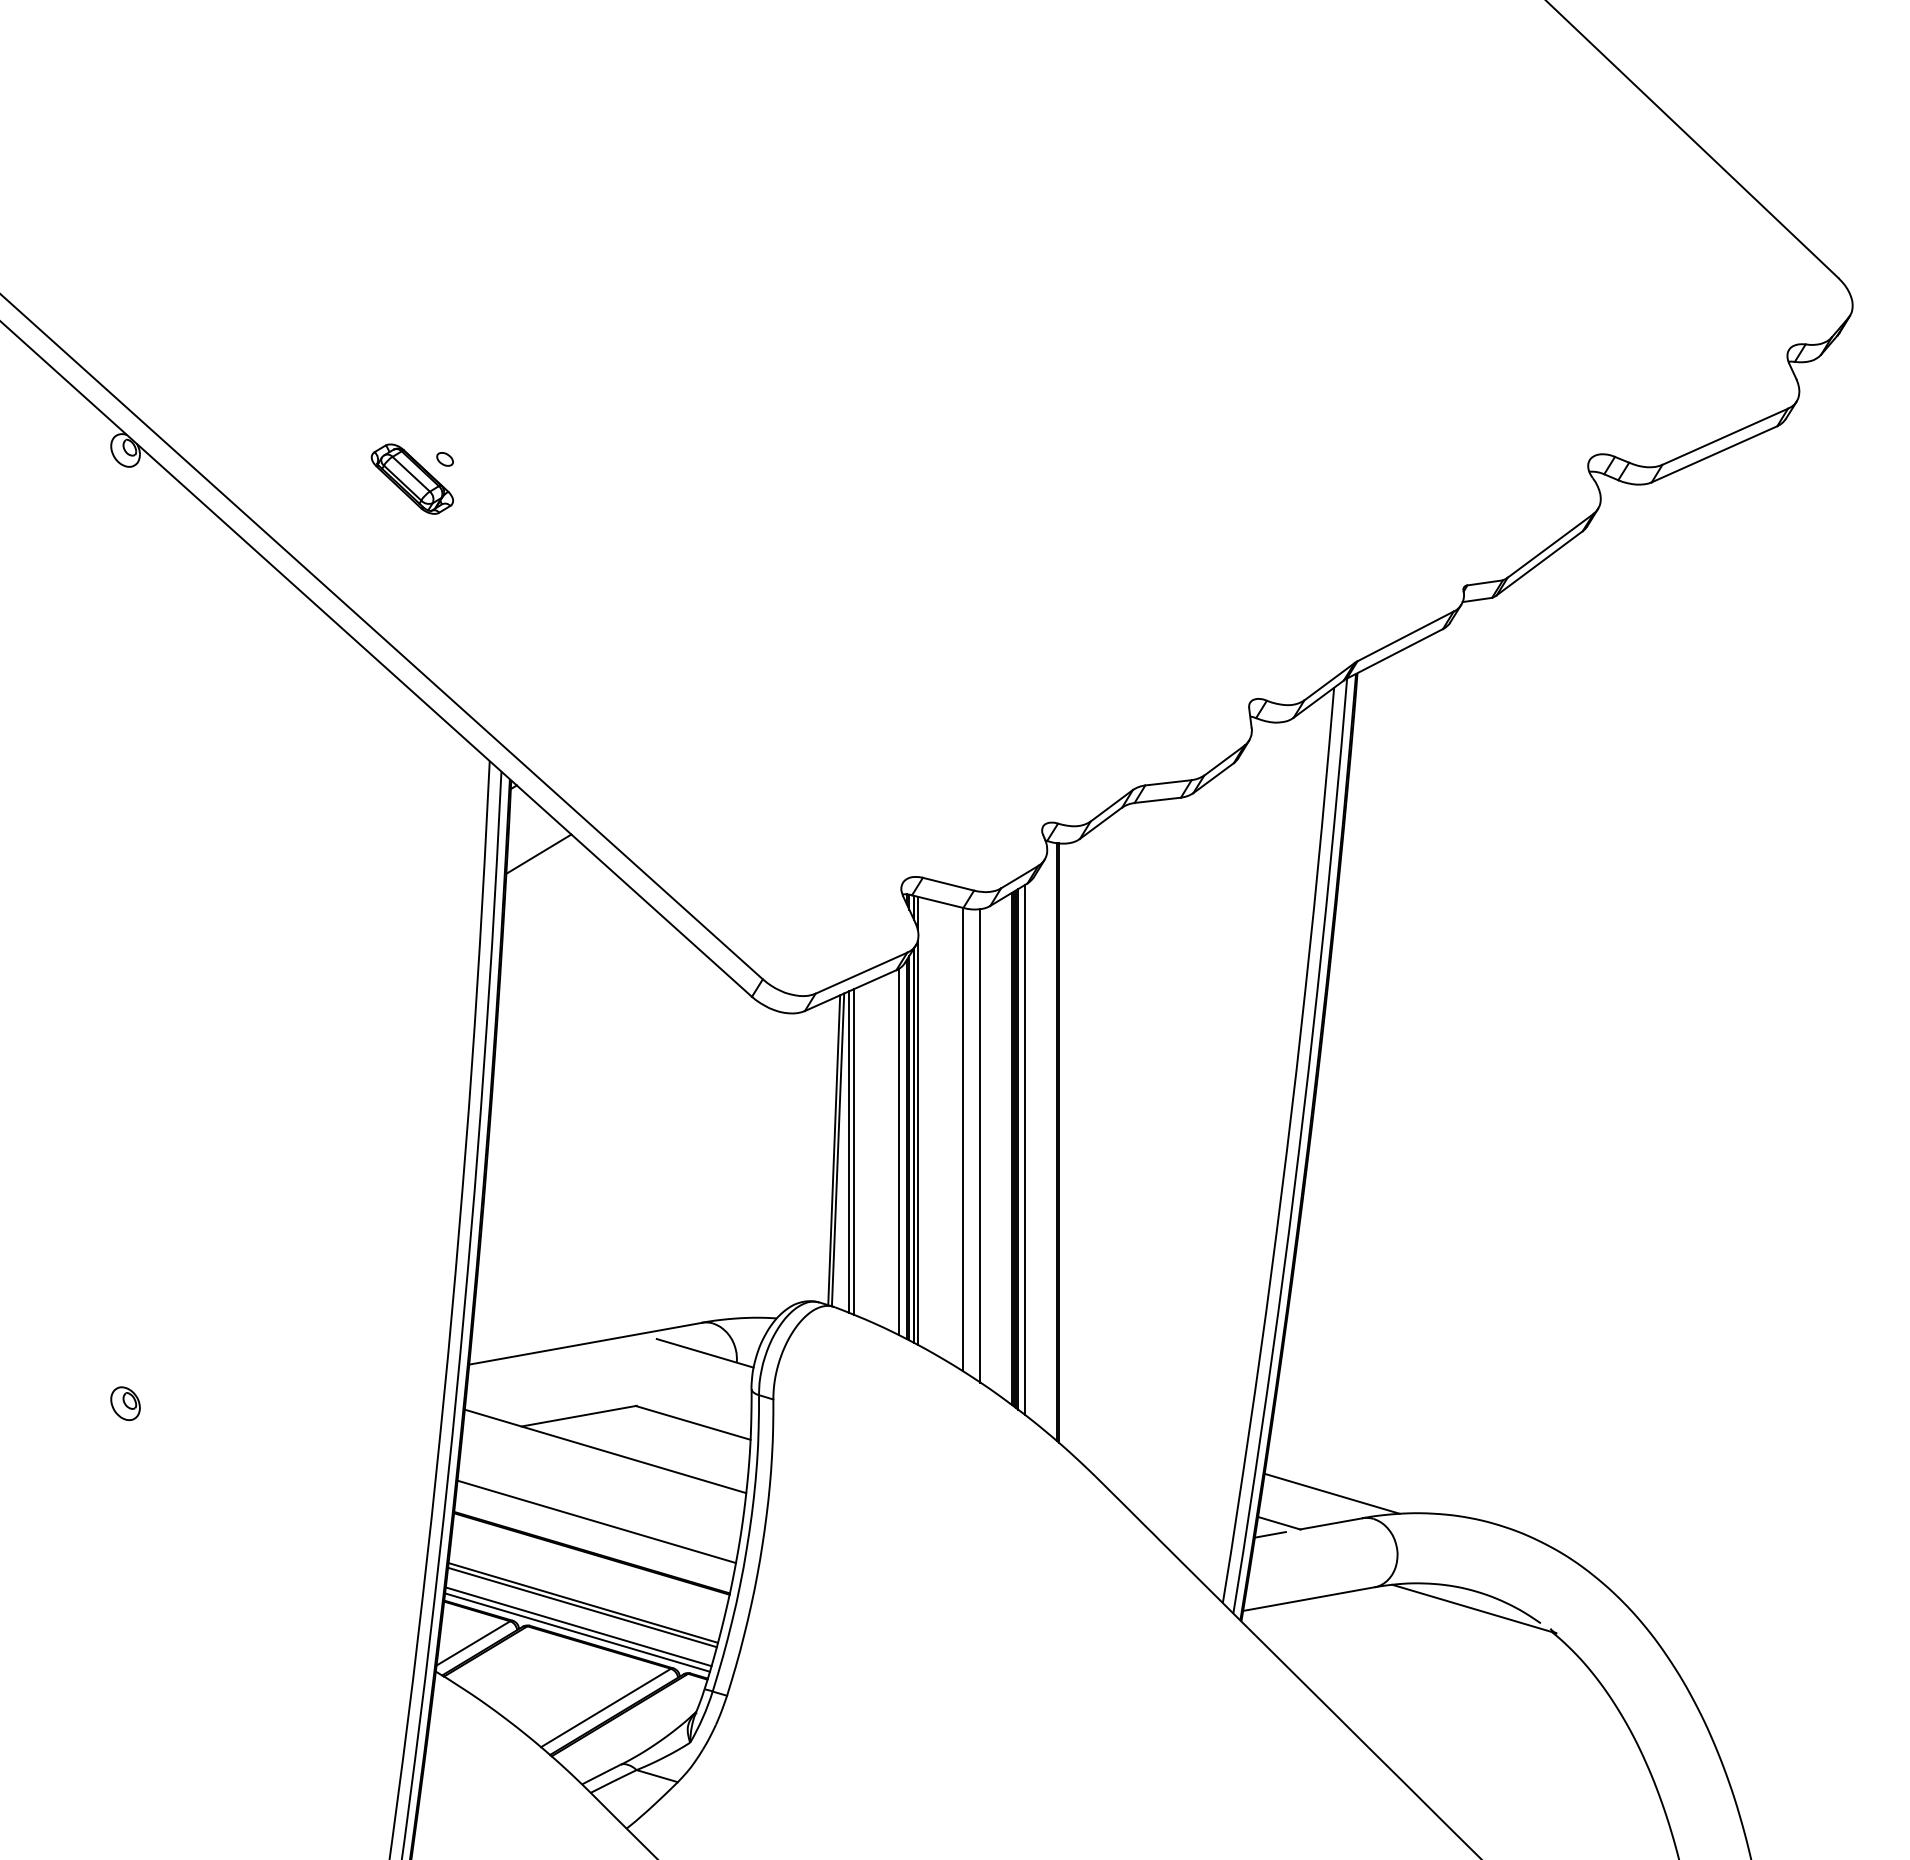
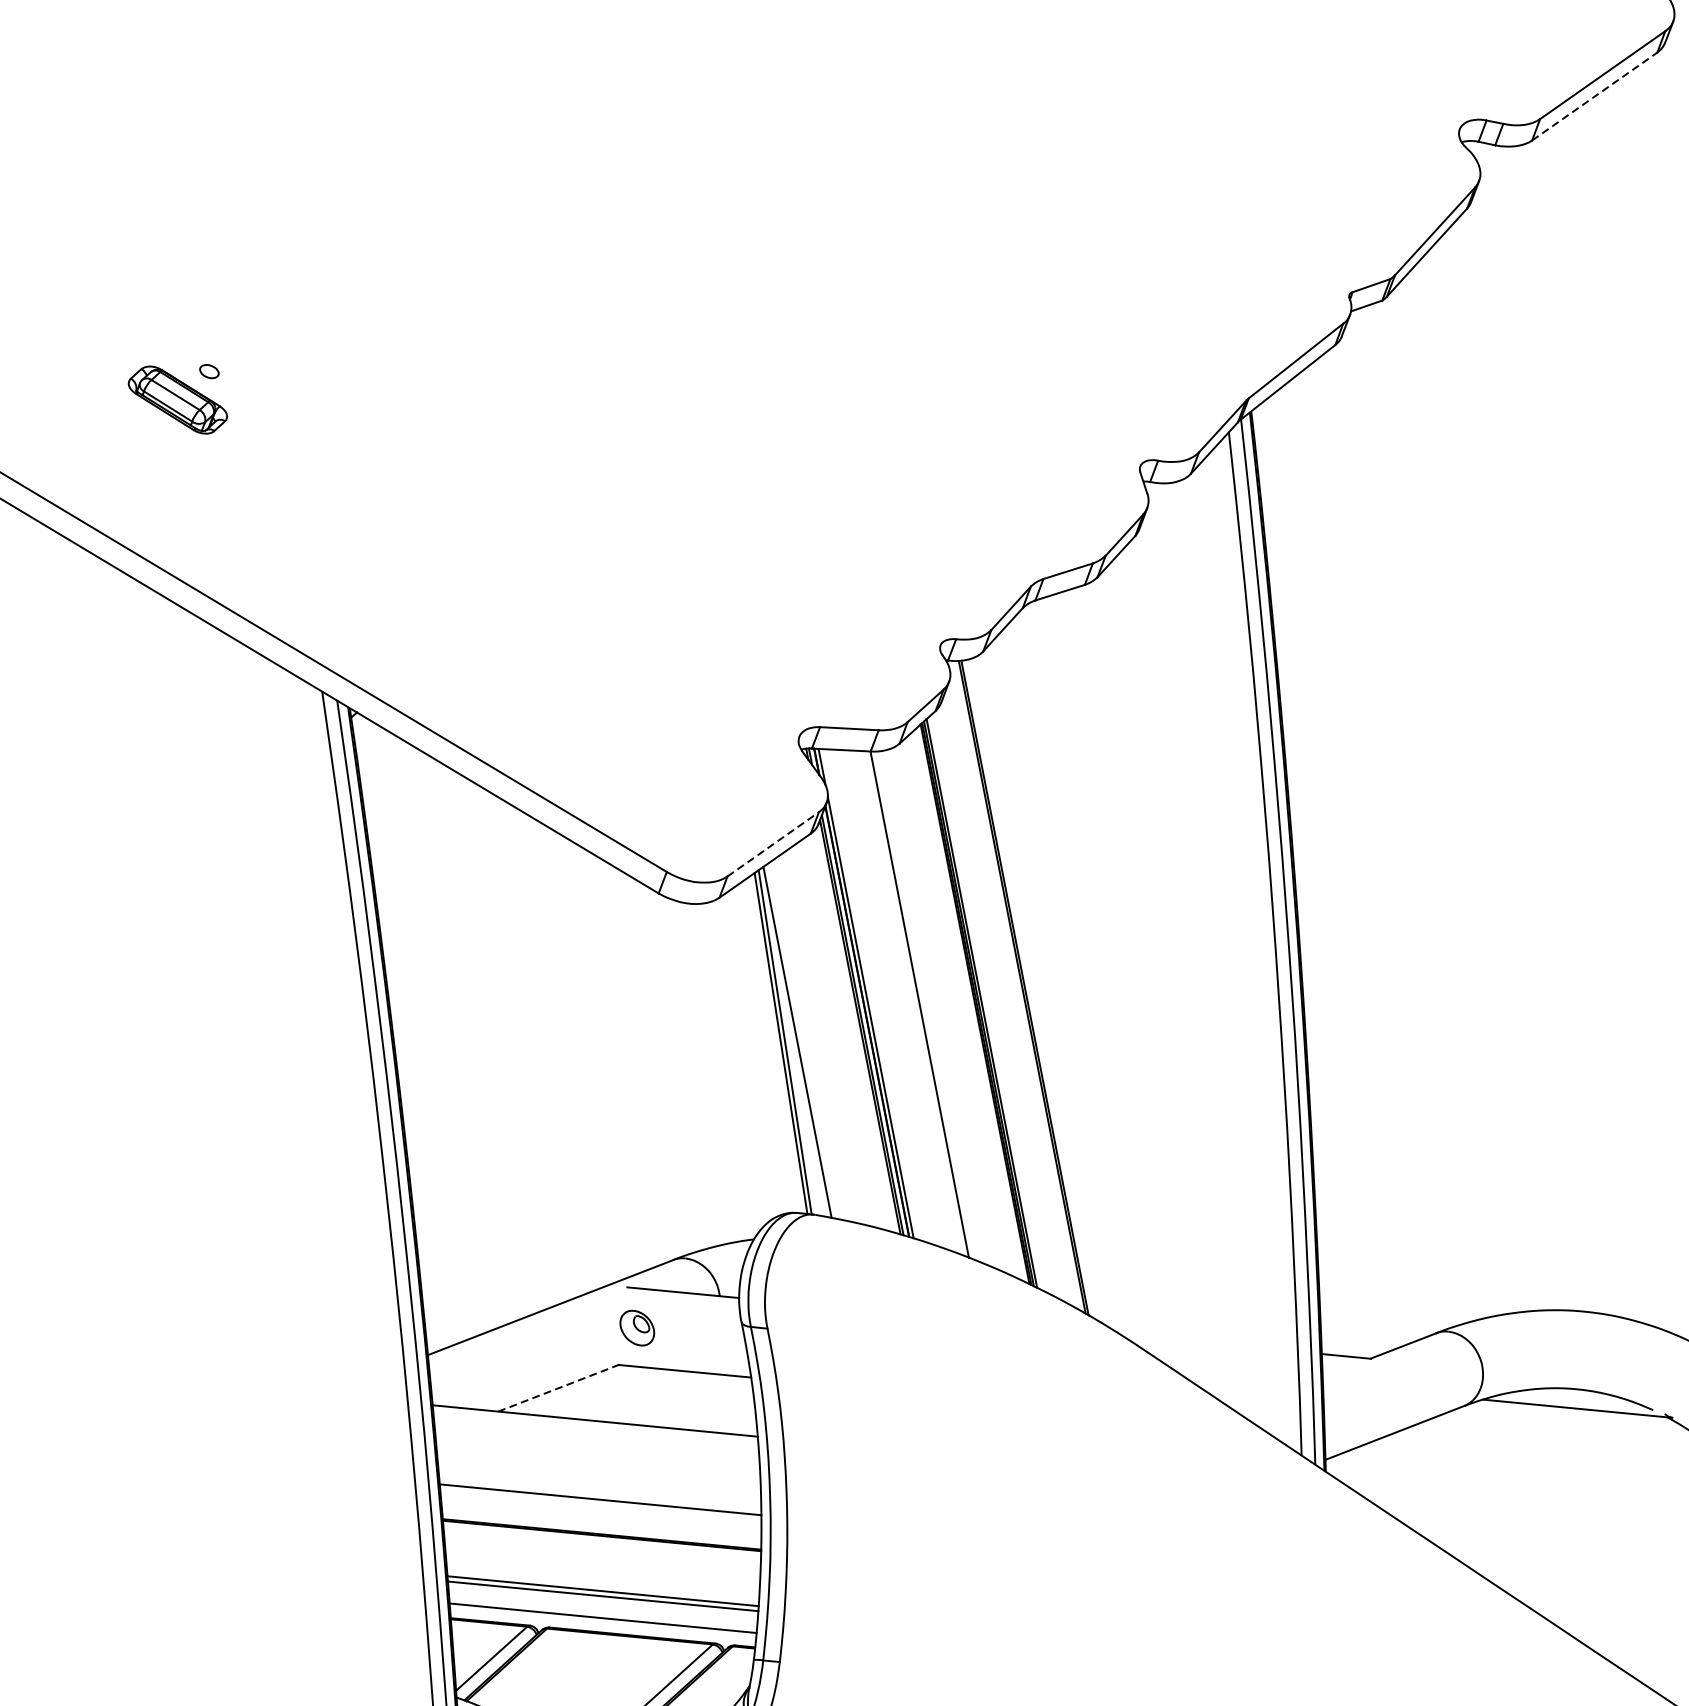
line: (1714, 454) -> (1594, 96), solid -> dashed
line: (538, 853) -> (395, 782), removed
line: (861, 972) -> (773, 843), solid -> dashed
line: (980, 1145) -> (939, 1007), removed
line: (1024, 1149) -> (988, 1002), removed
line: (854, 1151) -> (803, 1040), removed
line: (899, 1151) -> (852, 1031), removed
part: (125, 1403) -> (637, 1327), moved
line: (579, 1416) -> (559, 1388), solid -> dashed
line: (1331, 1493) -> (1397, 1312), removed
line: (1269, 1534) -> (1338, 1370), removed
line: (577, 1632) -> (603, 1624), removed

